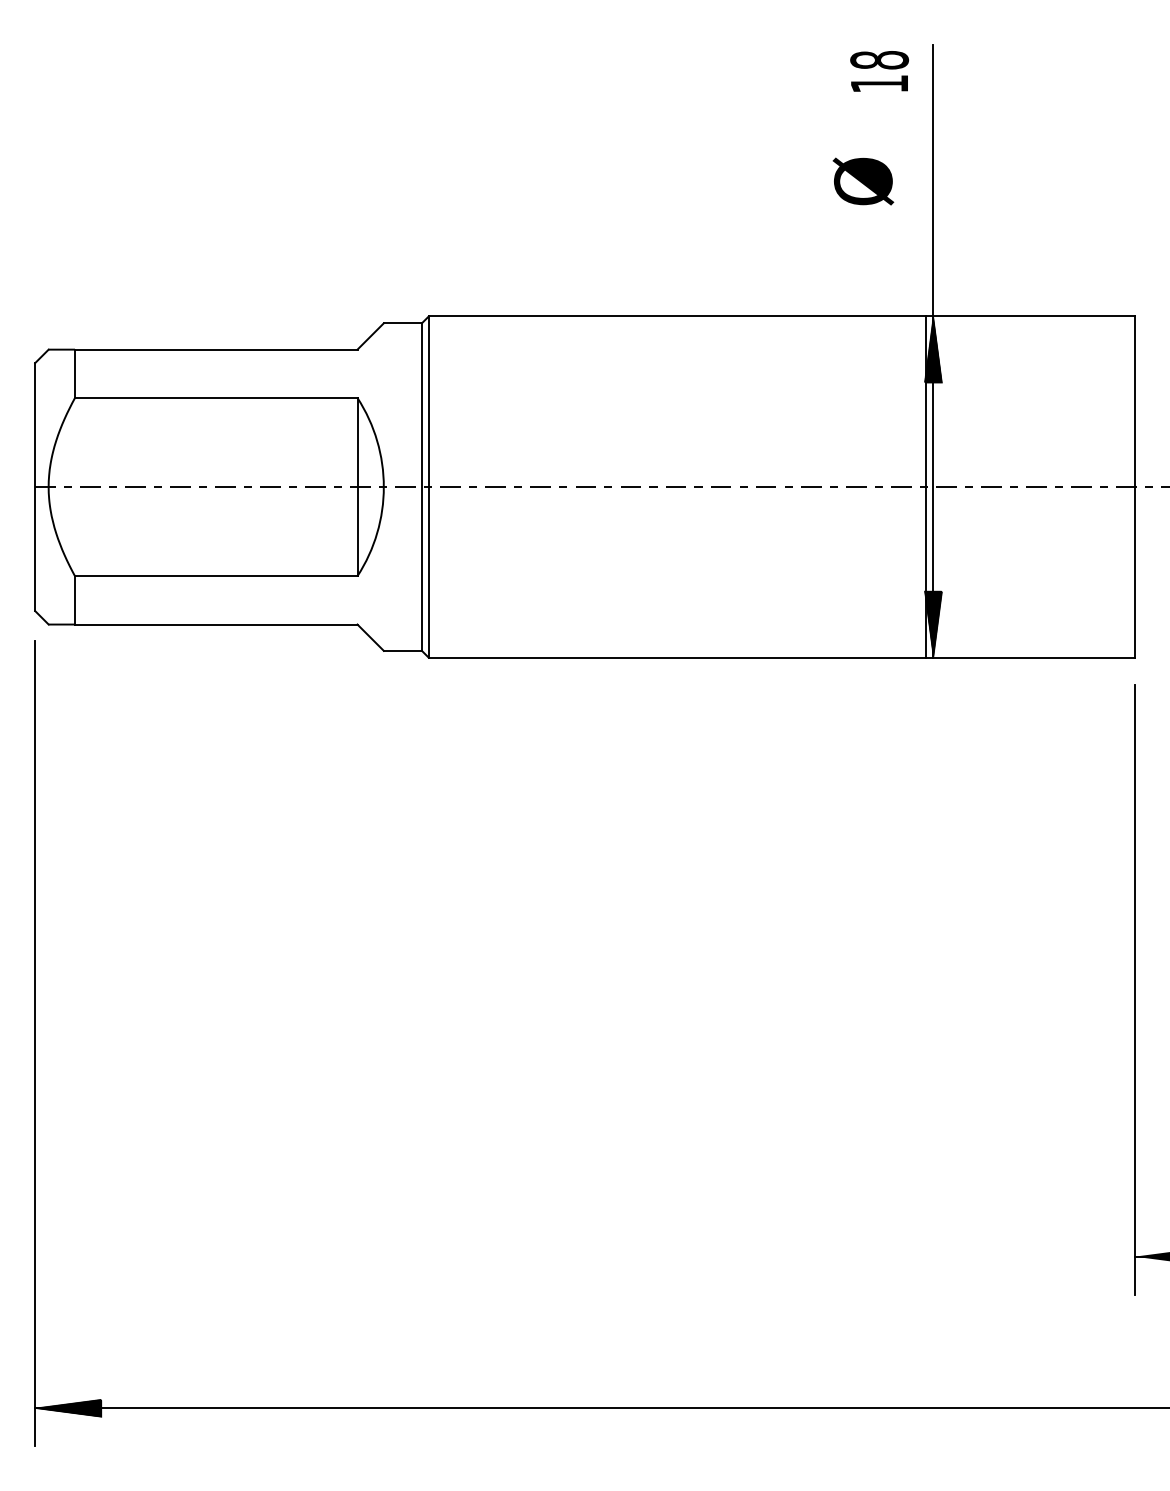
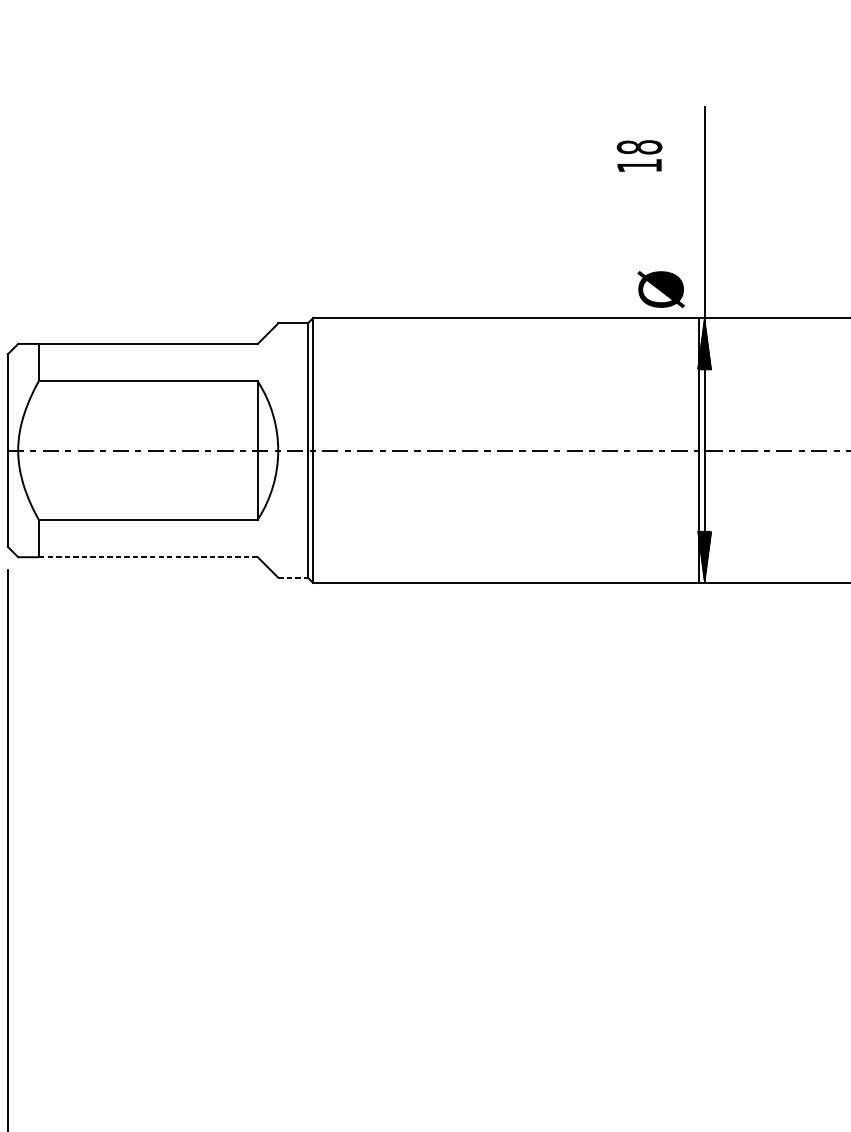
text: (879, 71) -> (639, 156), moved
text: (863, 181) -> (661, 289), moved
line: (215, 624) -> (147, 557), solid -> dashed
line: (403, 650) -> (293, 577), solid -> dashed

